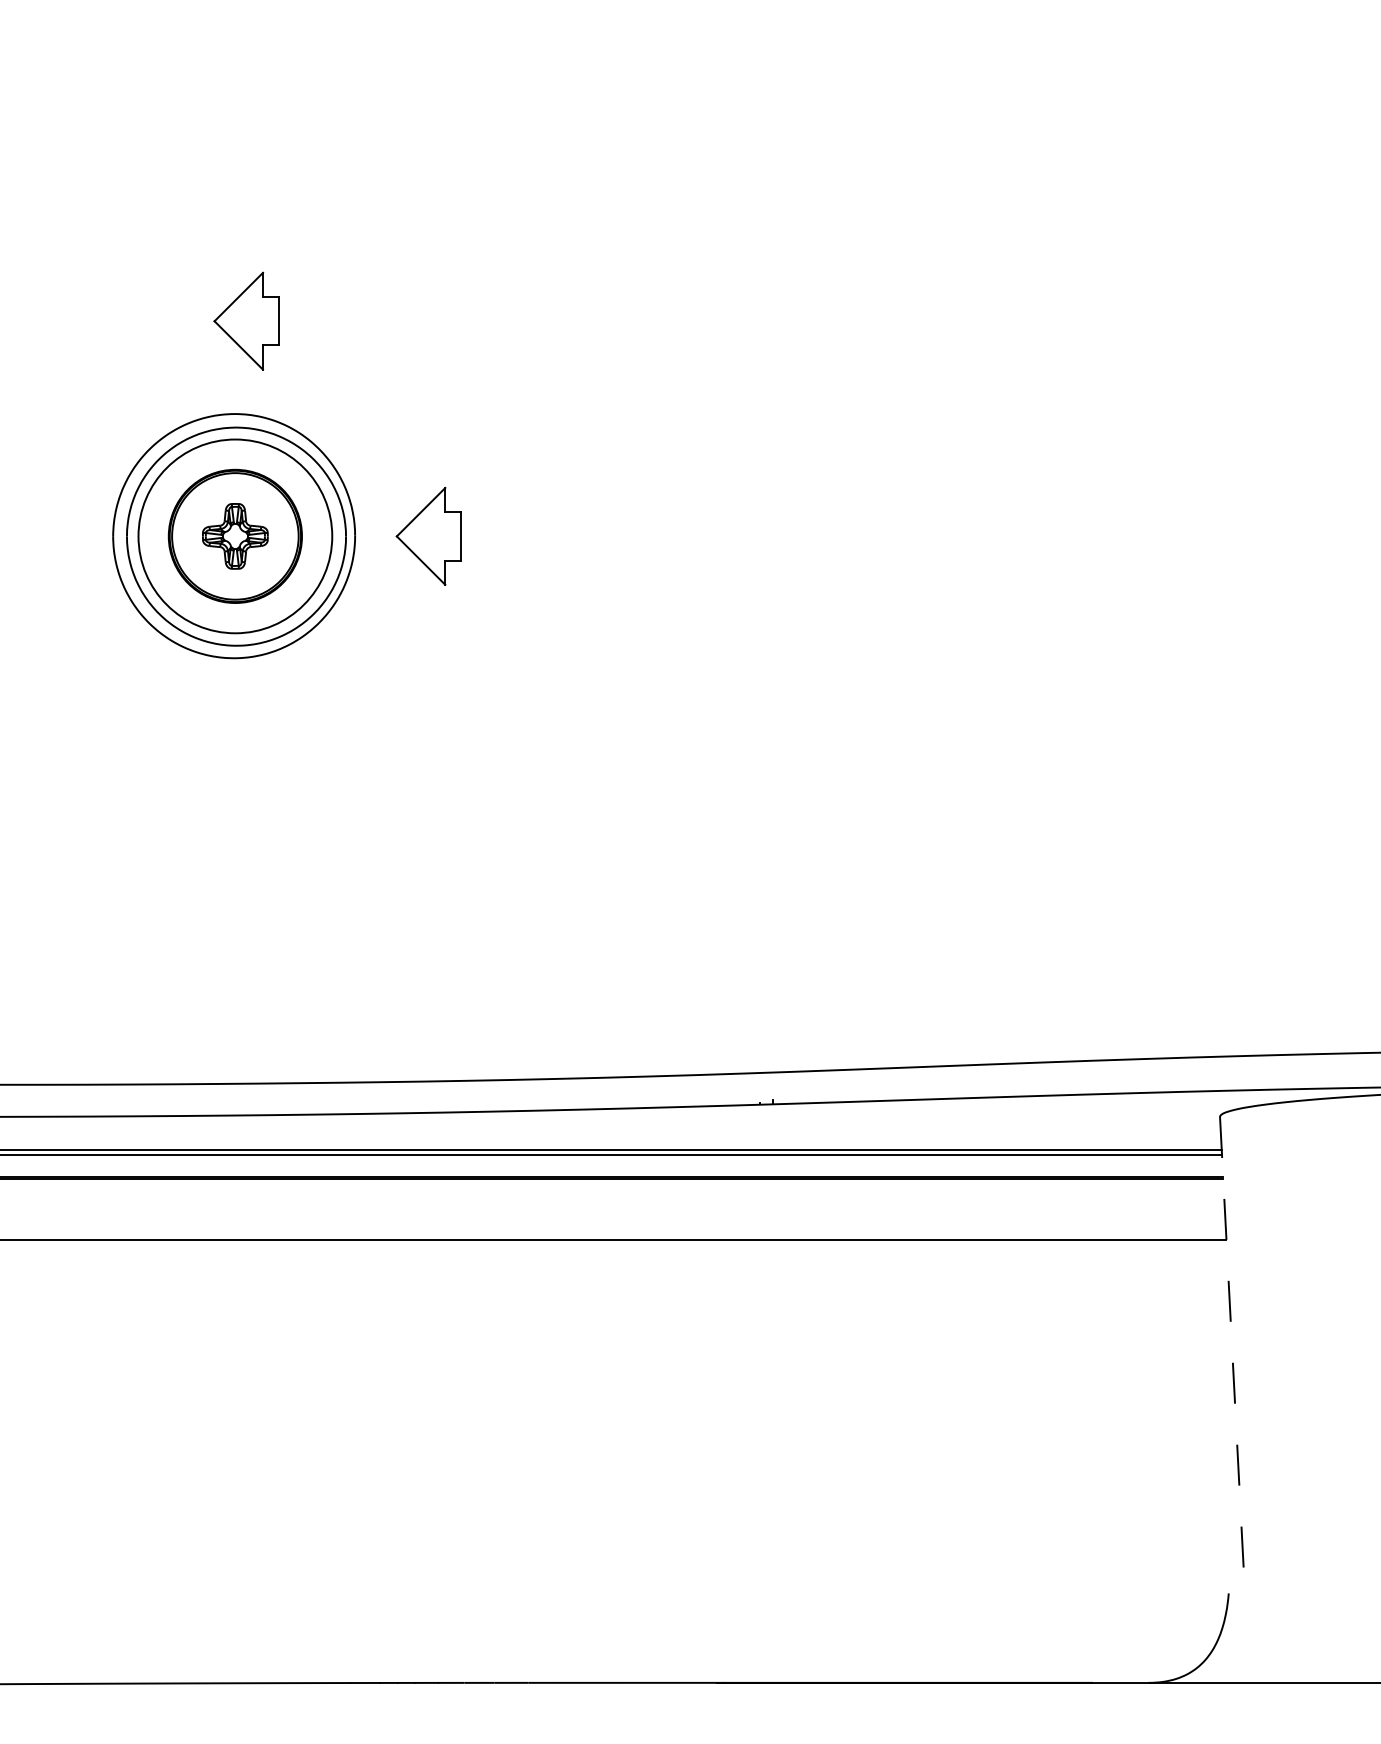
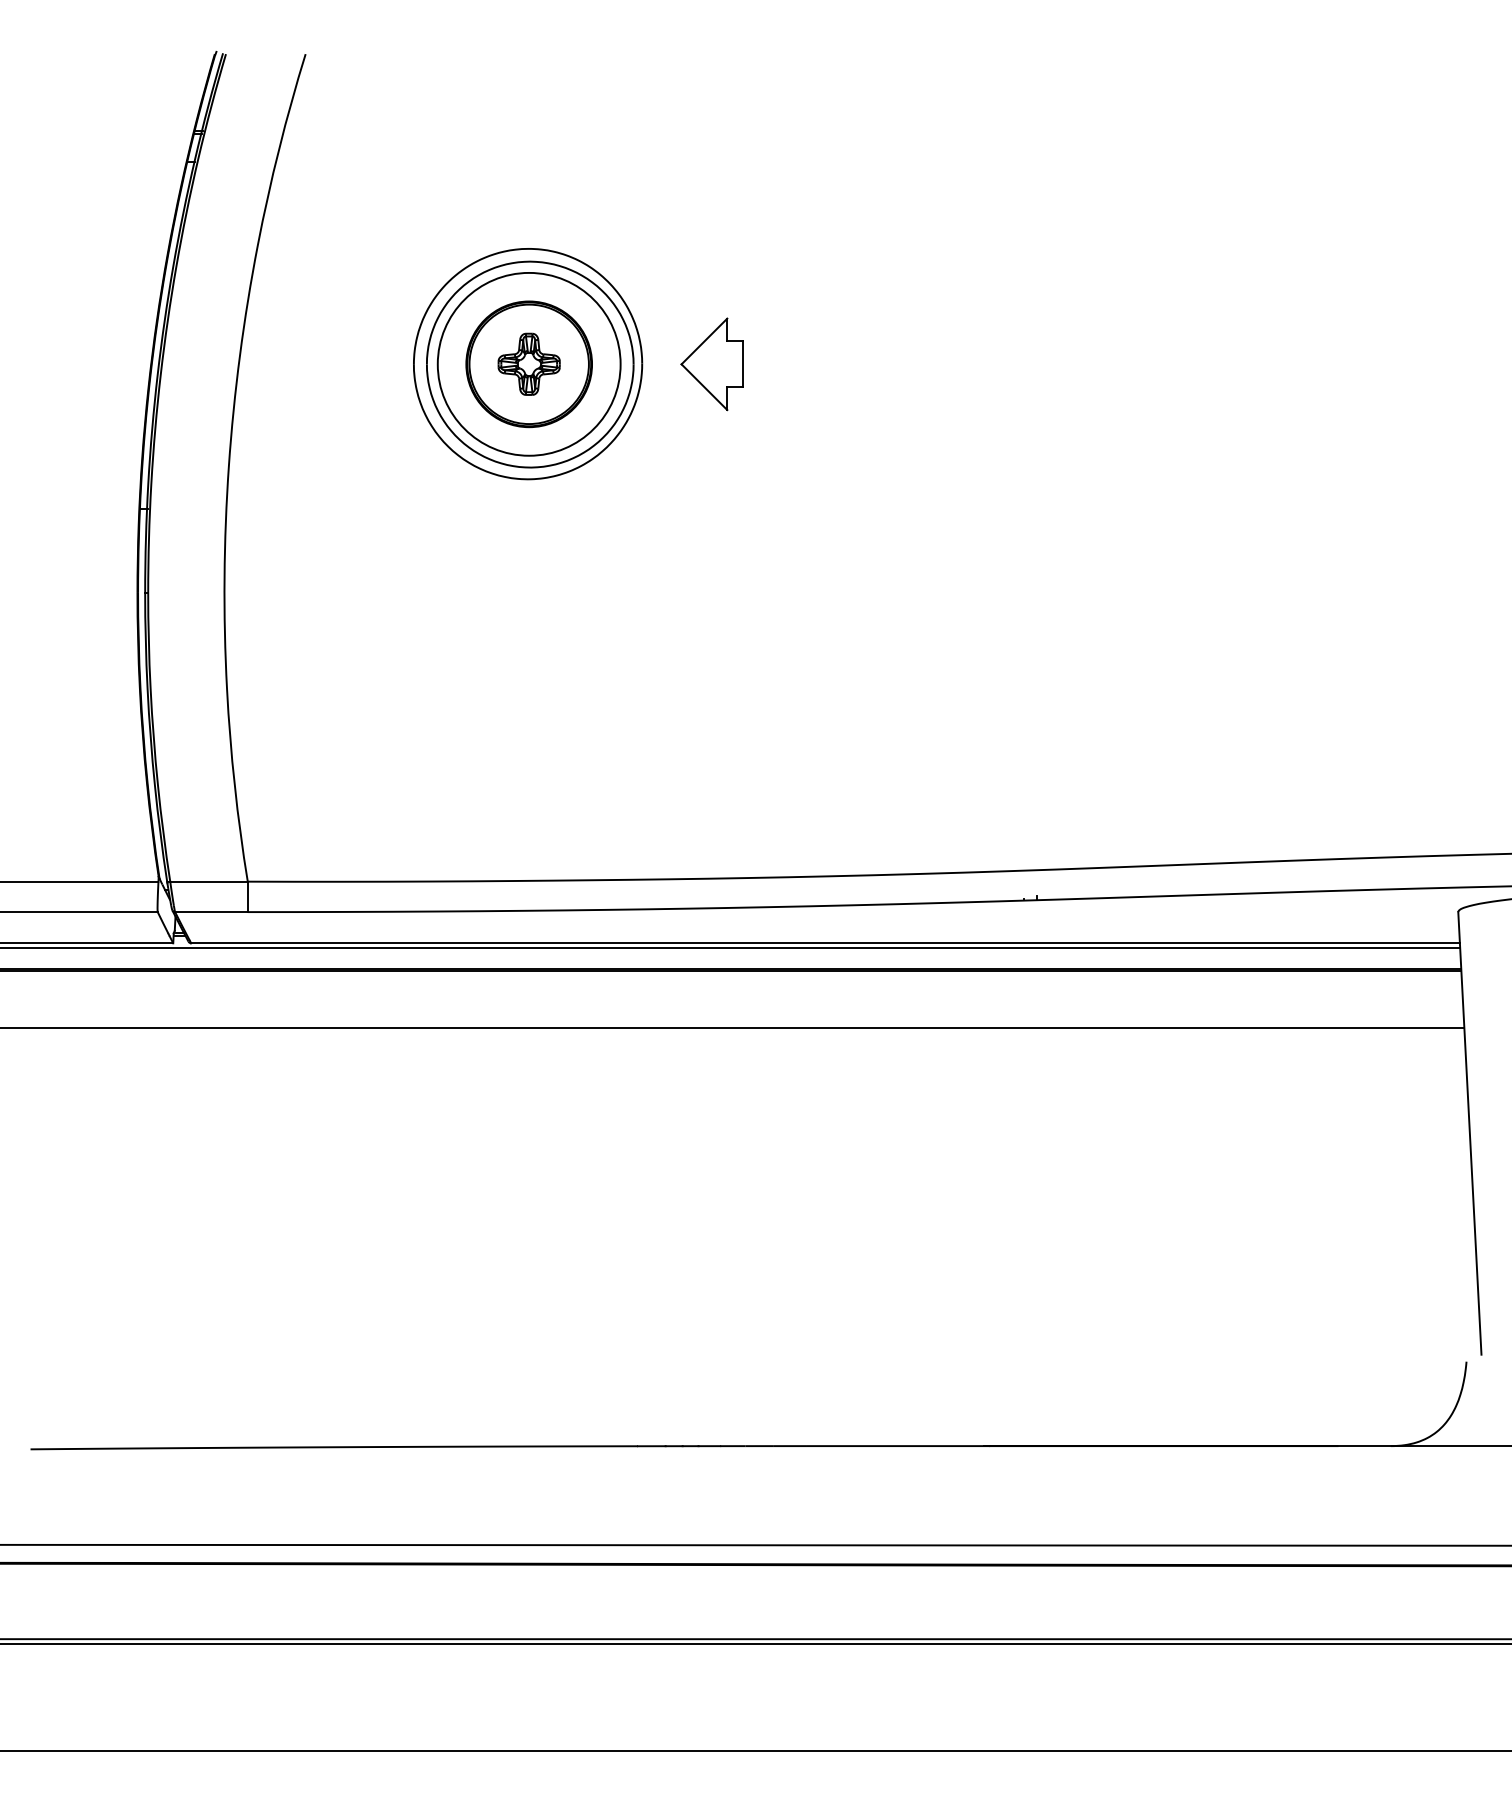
part: (246, 321) -> (539, 161), removed
line: (1231, 1351) -> (1469, 1133), dashed -> solid

